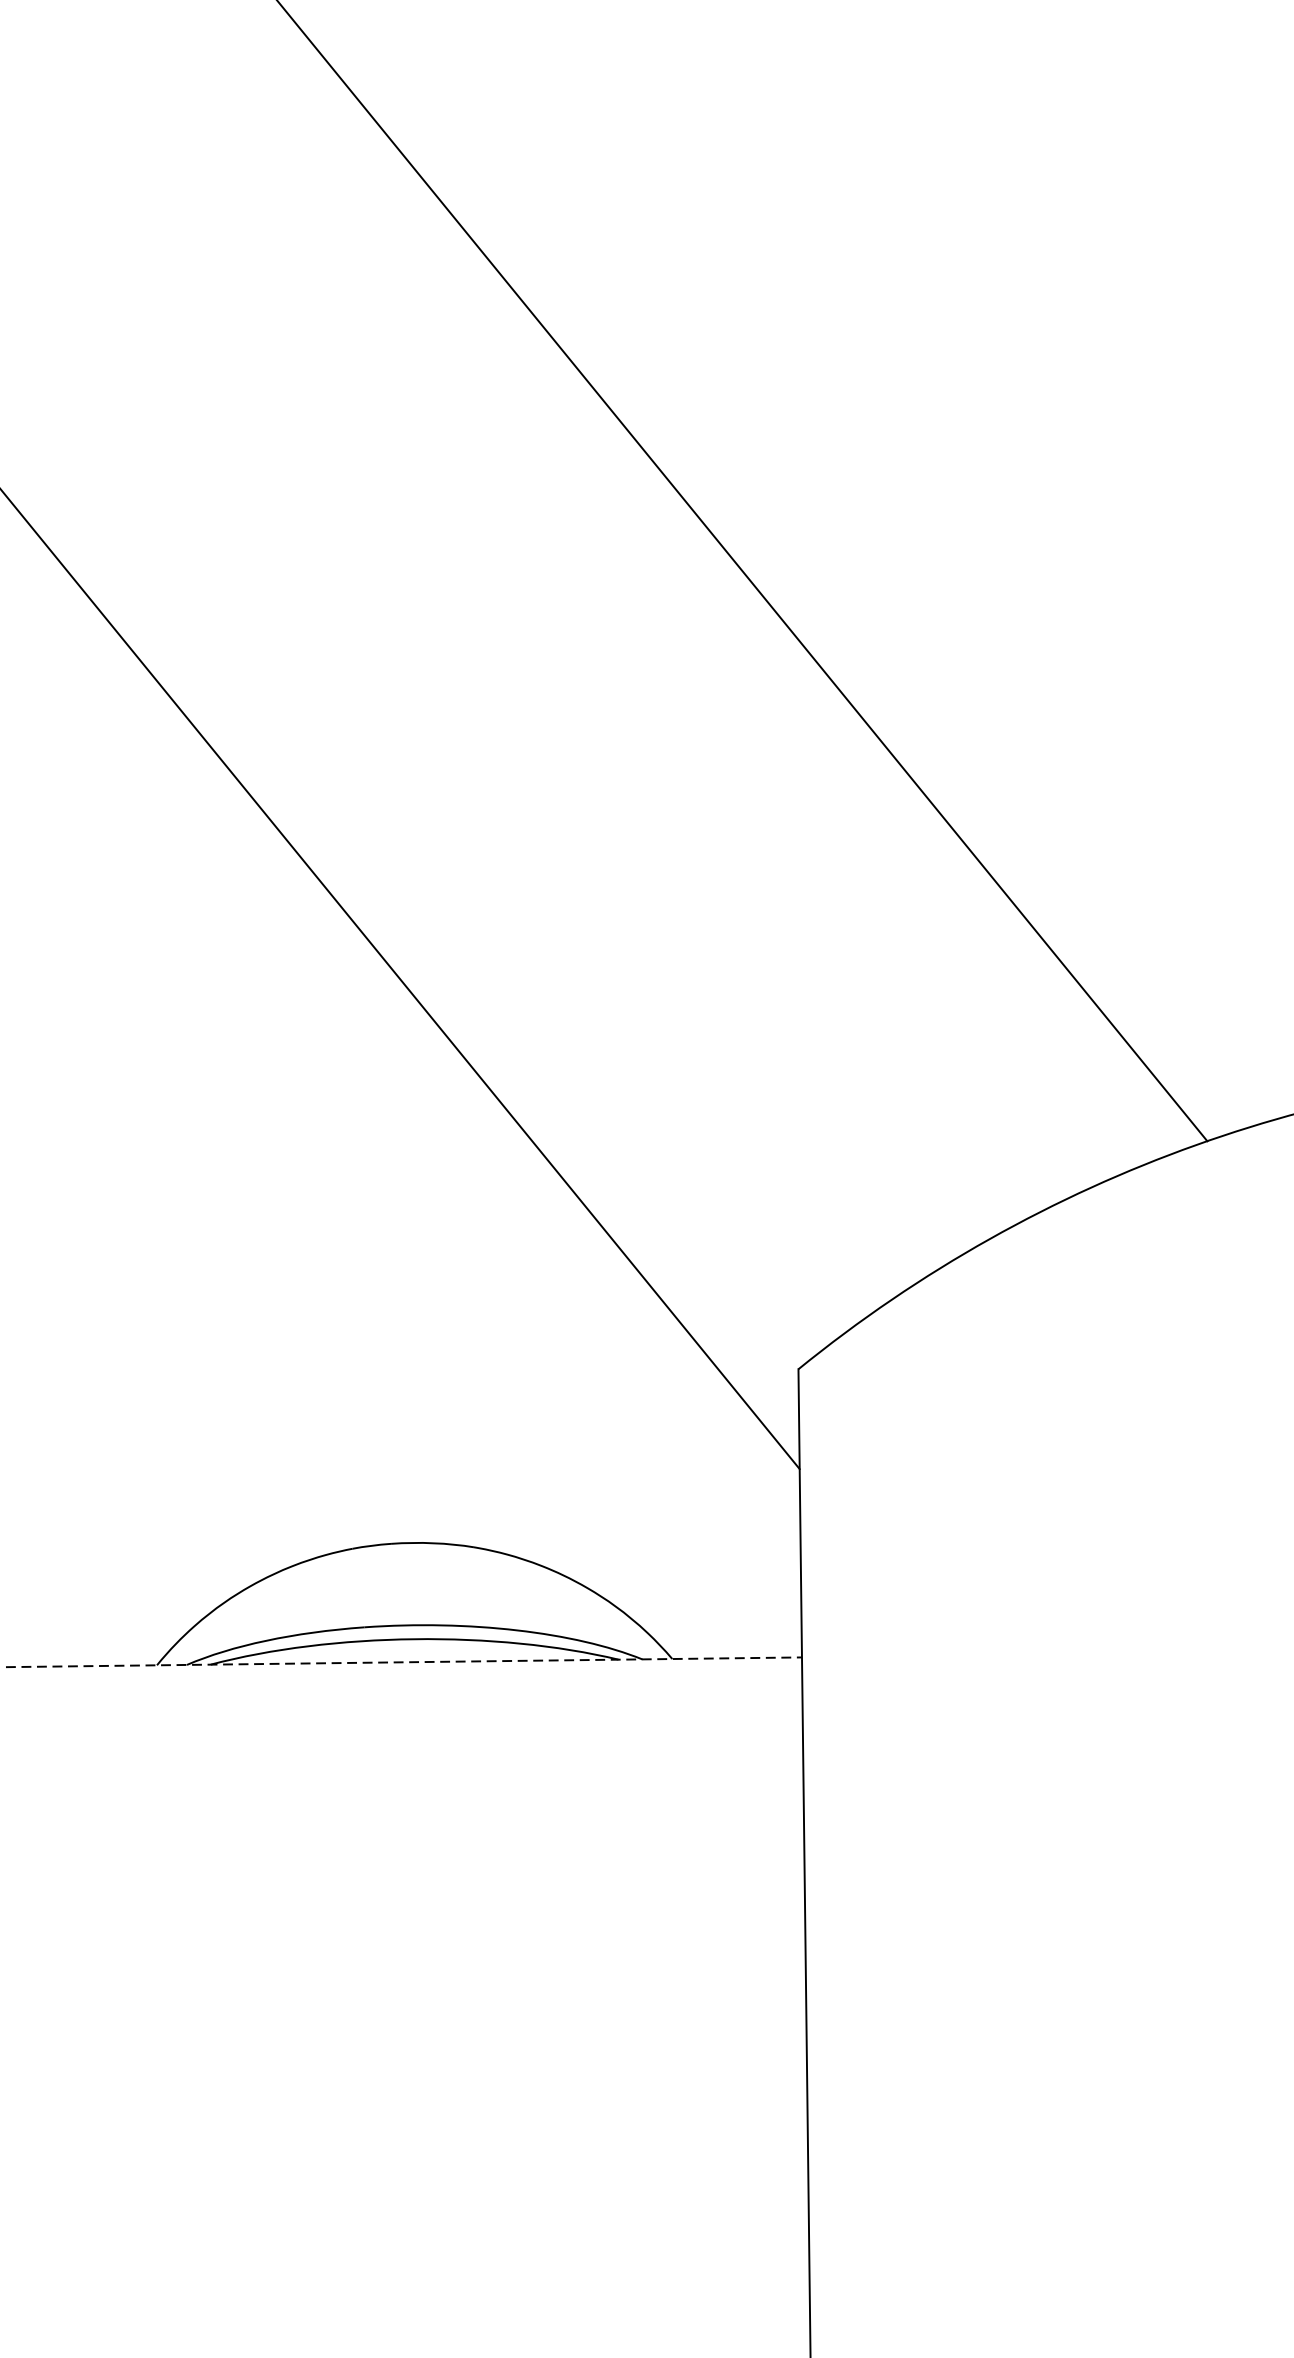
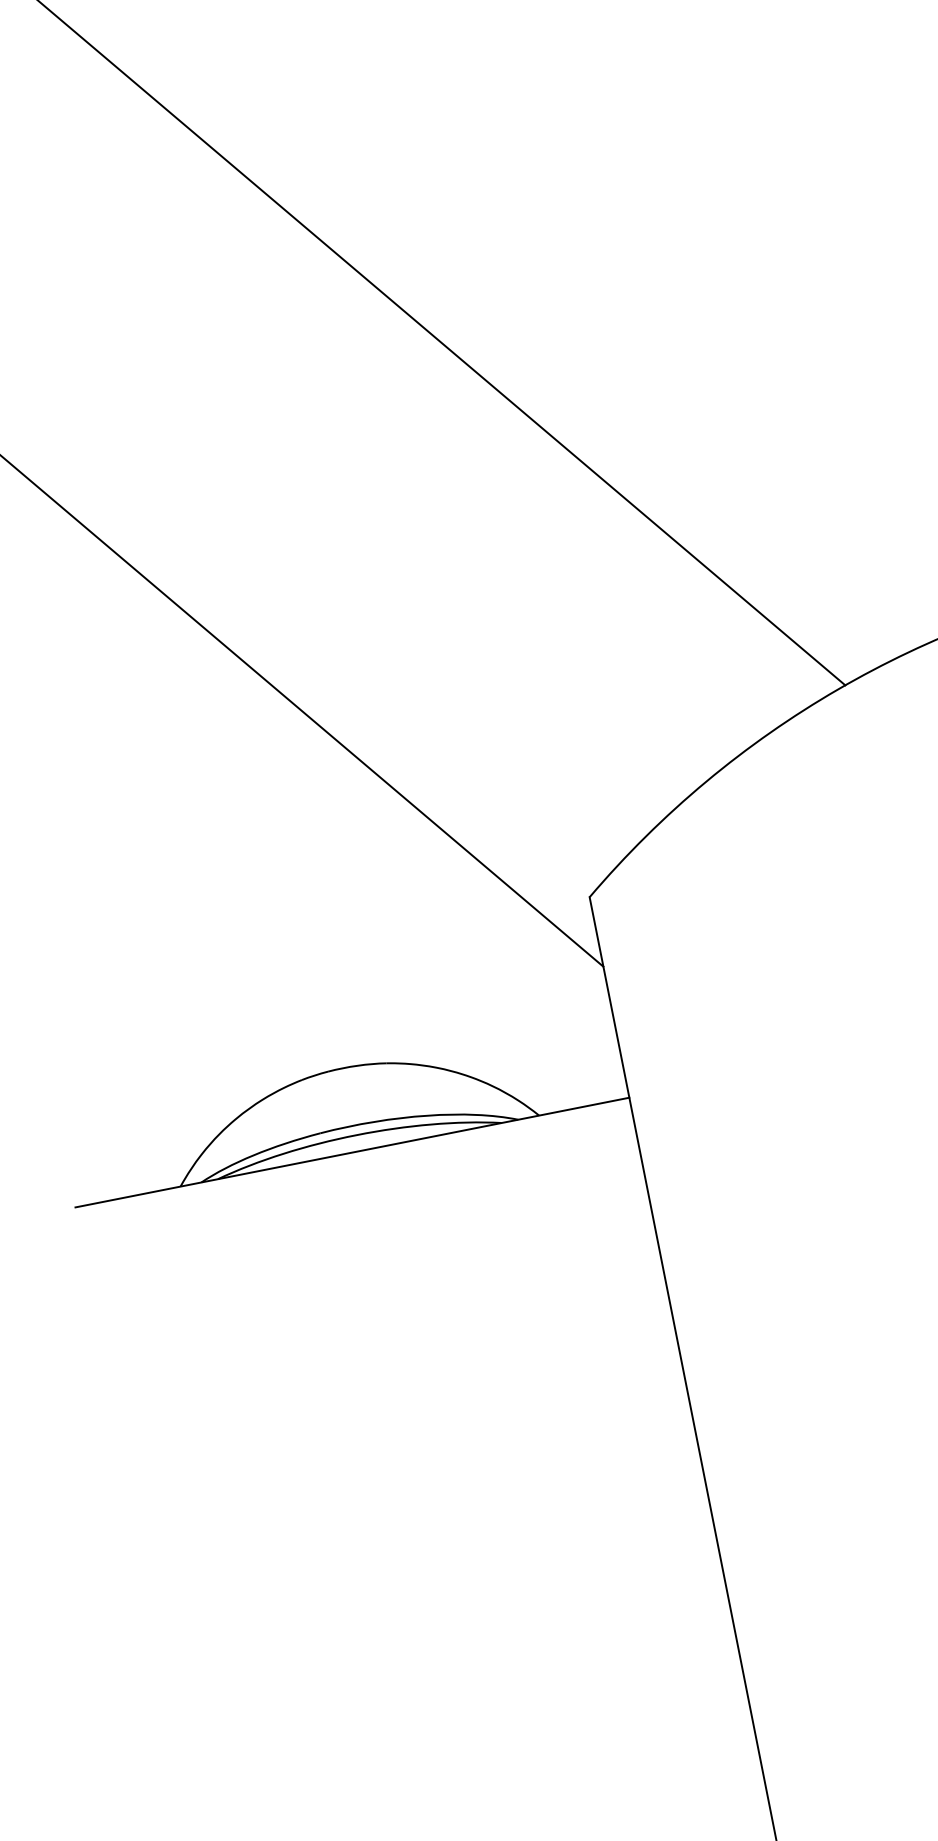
line: (404, 1662) -> (352, 1152), dashed -> solid

